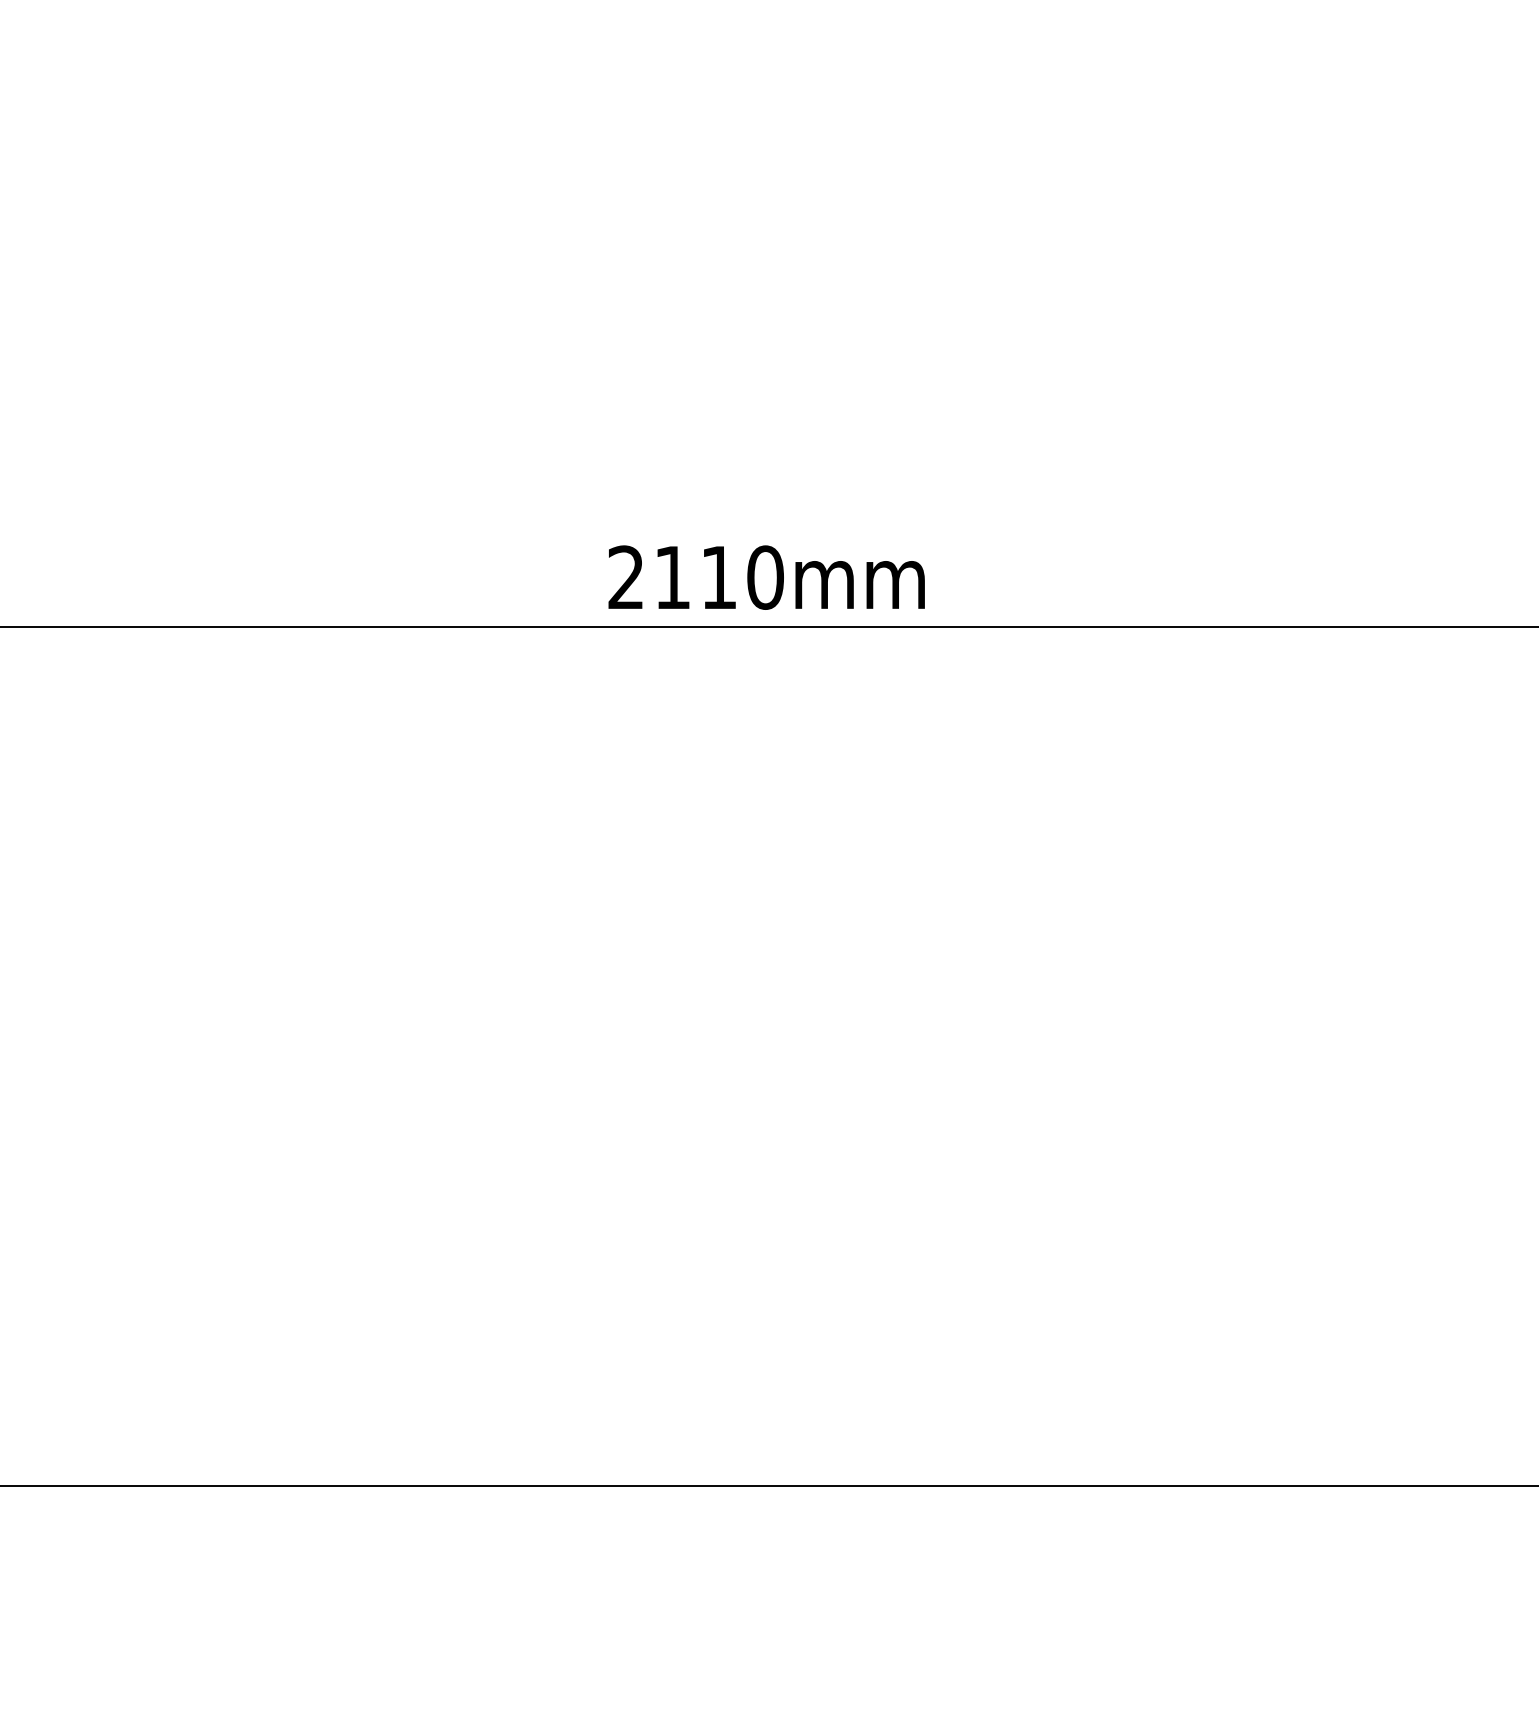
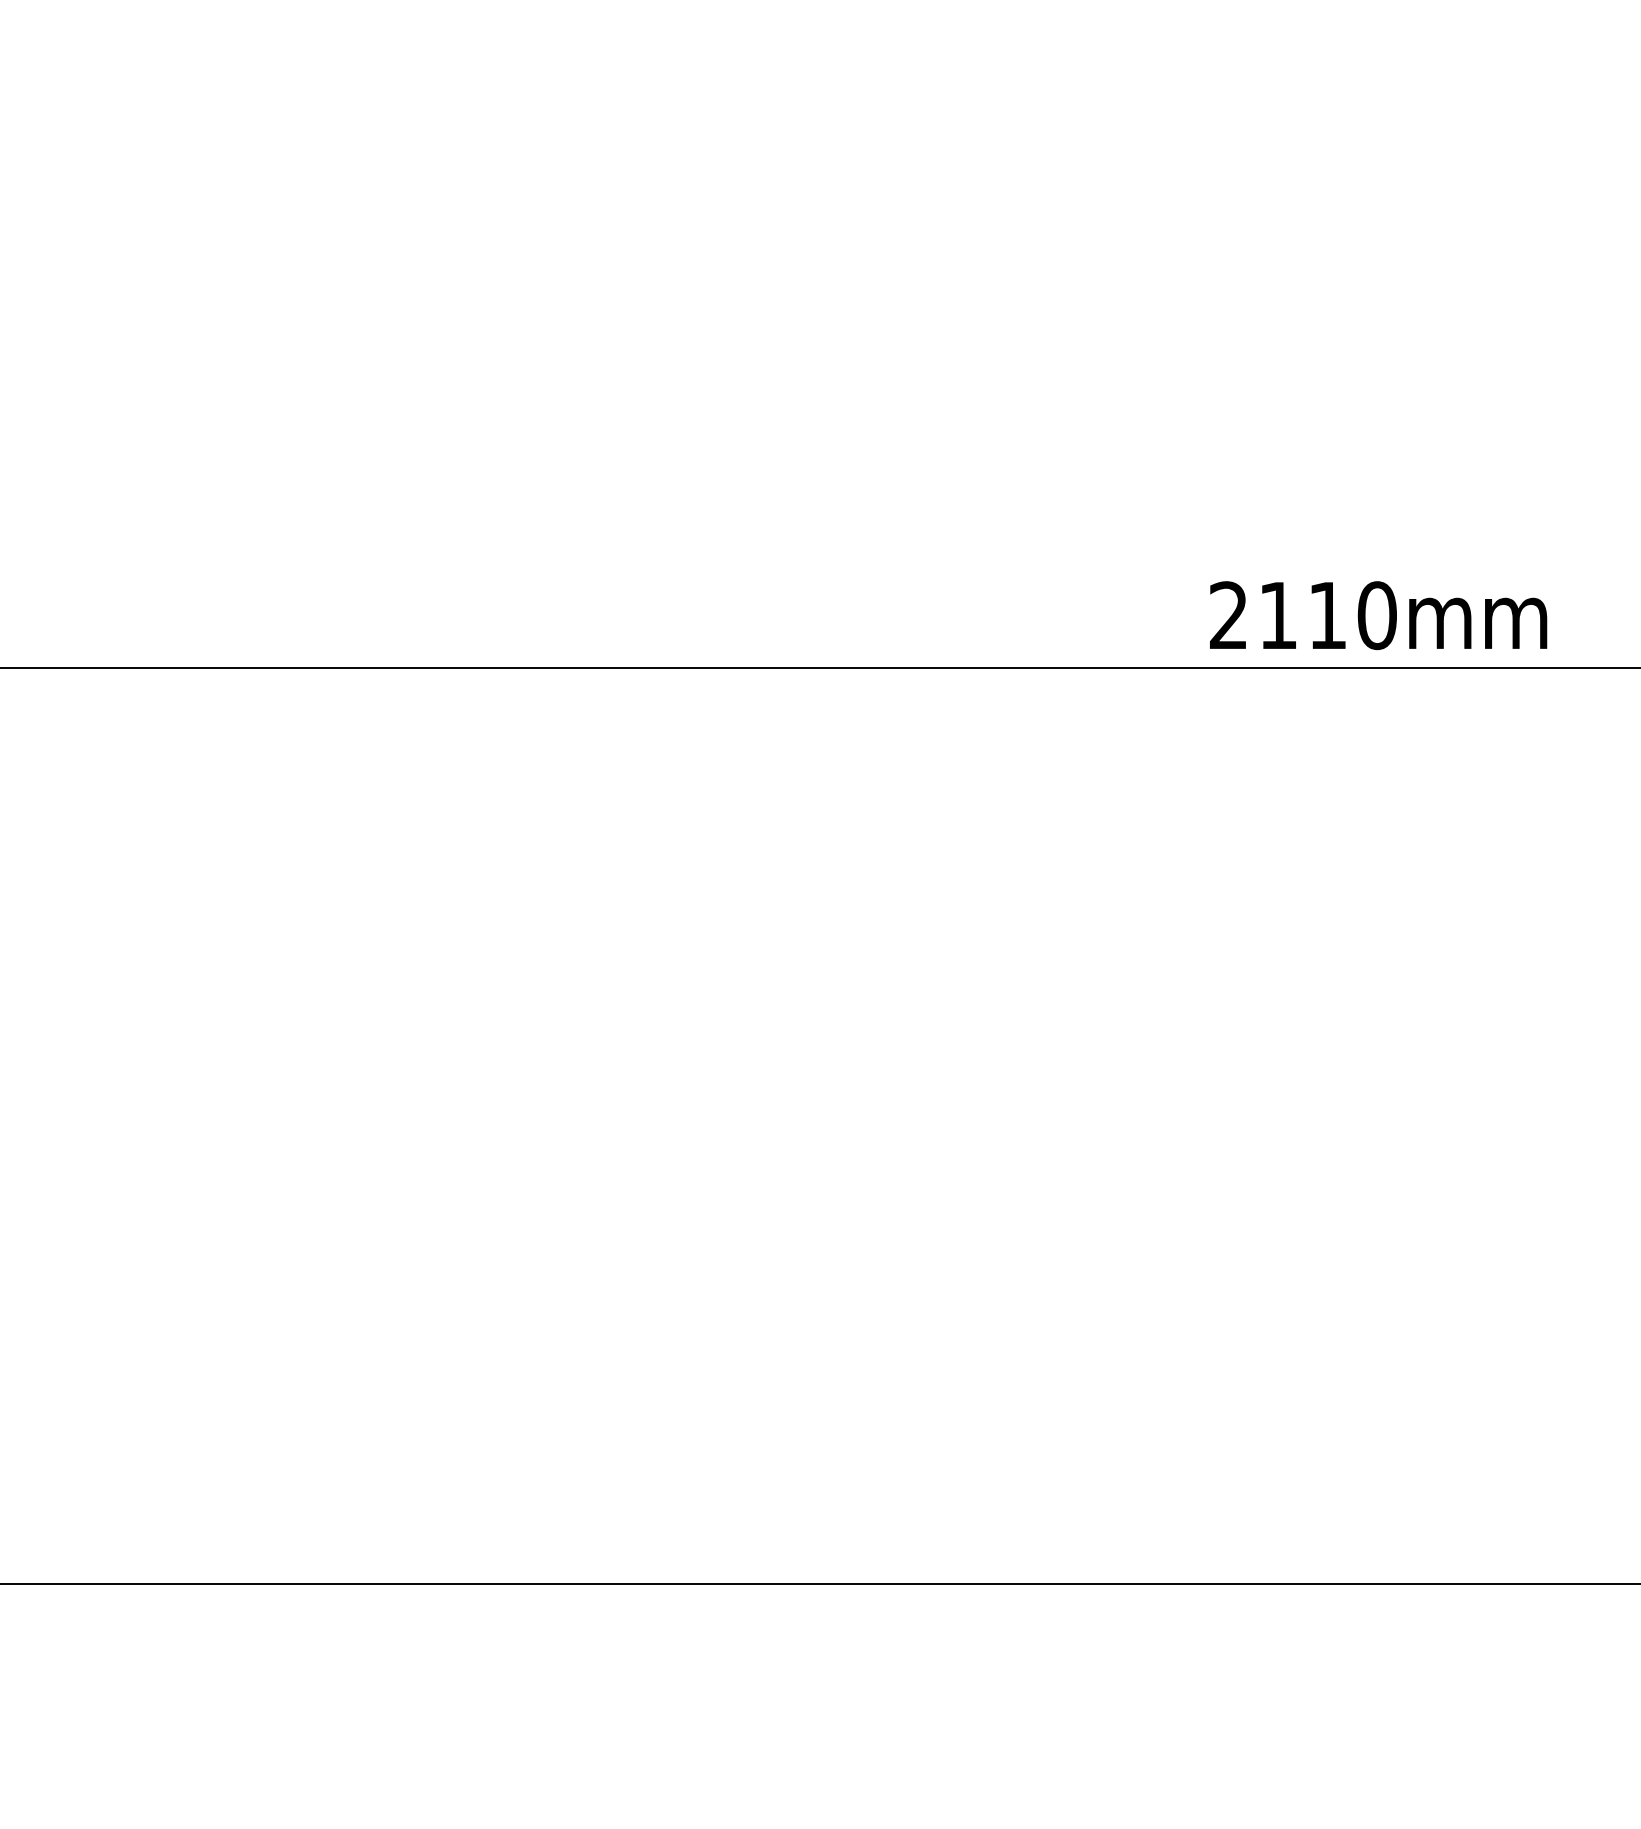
text: (766, 577) -> (1378, 615), moved

